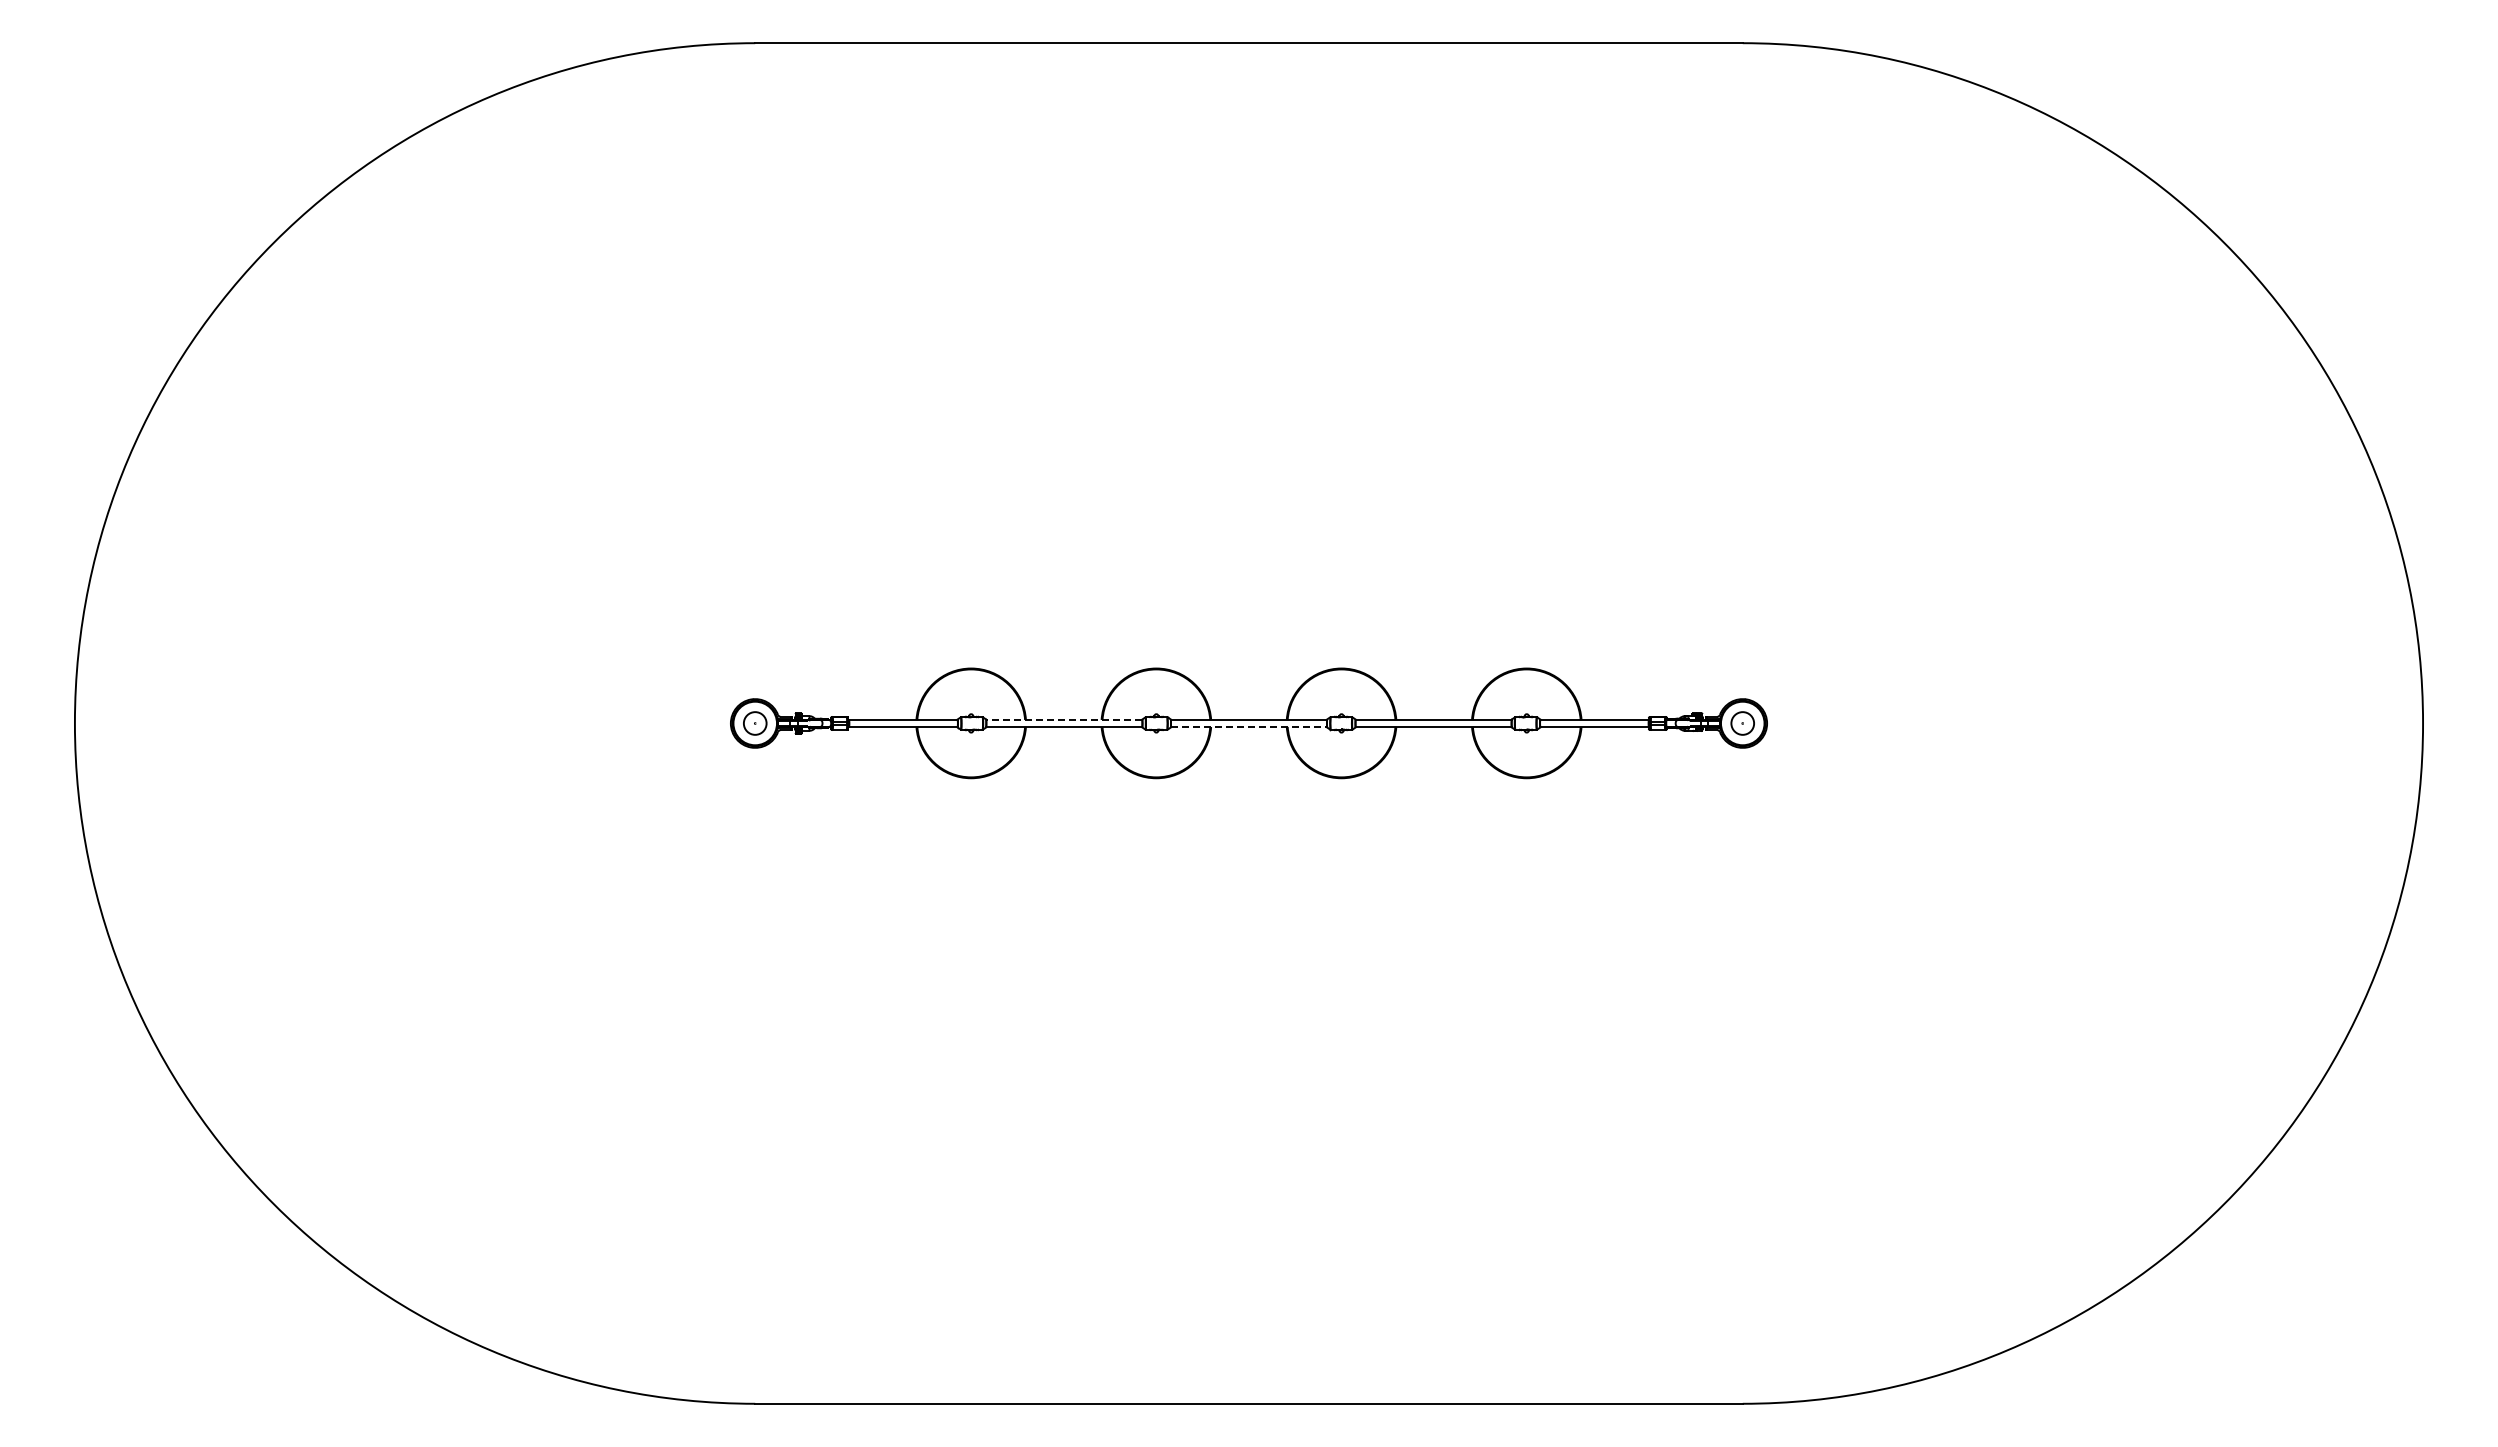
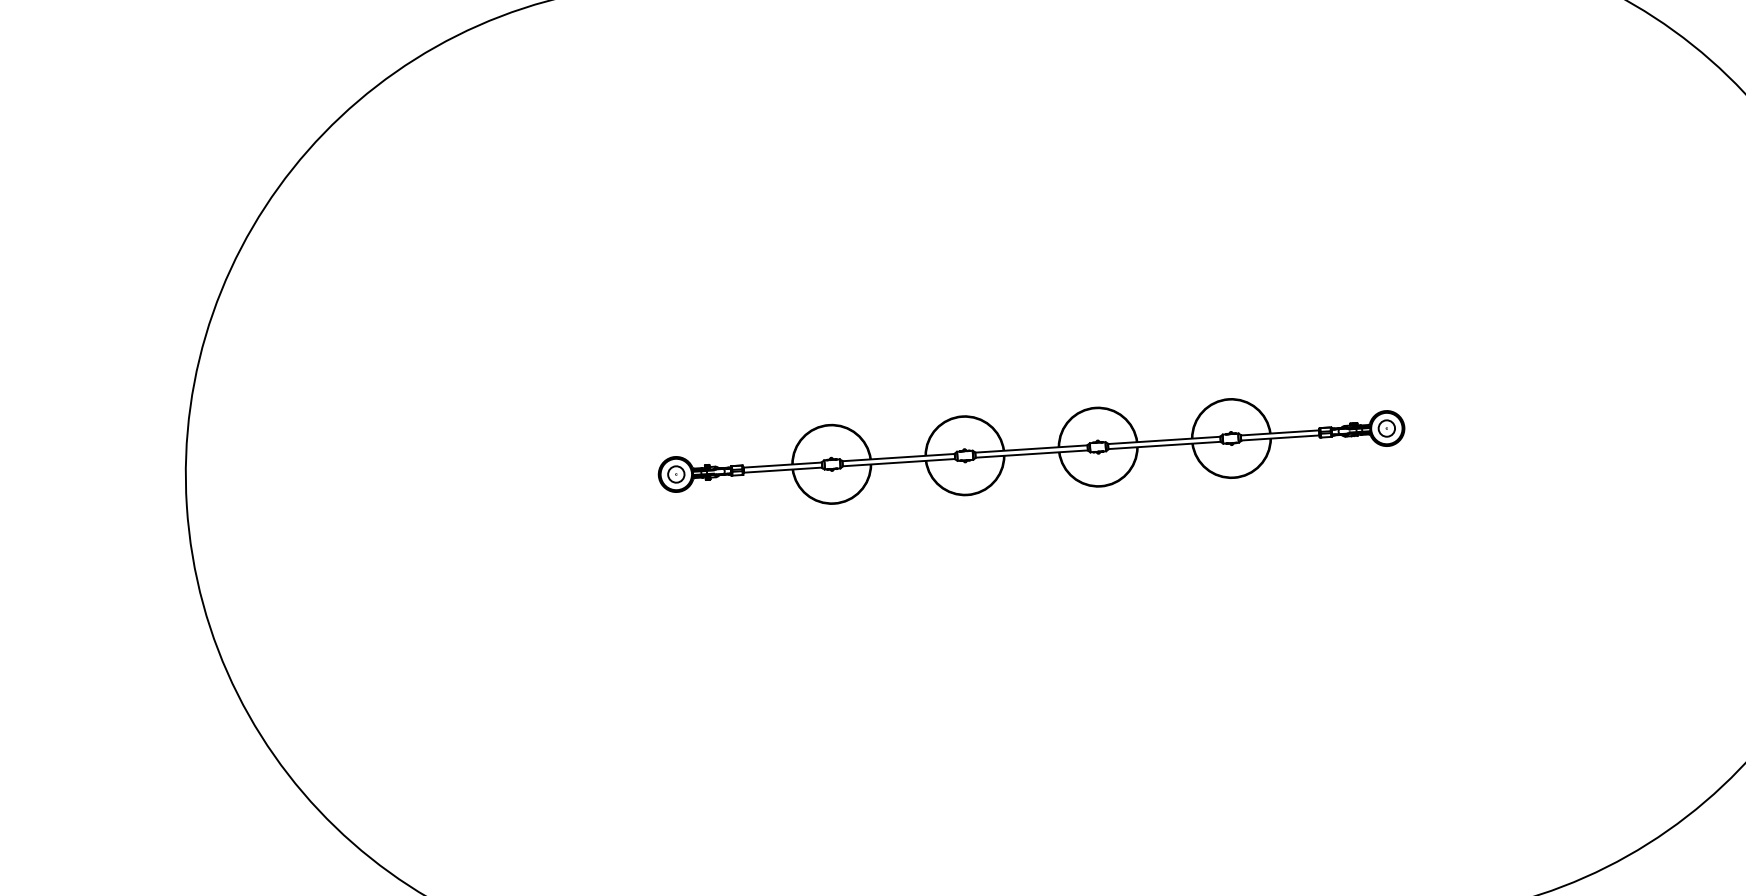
line: (1063, 719) -> (897, 457), dashed -> solid
line: (1249, 727) -> (1032, 454), dashed -> solid

